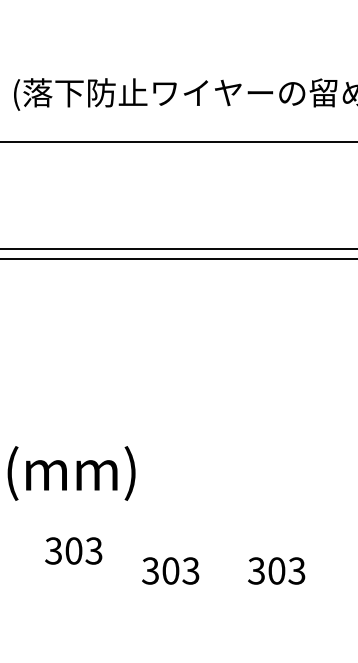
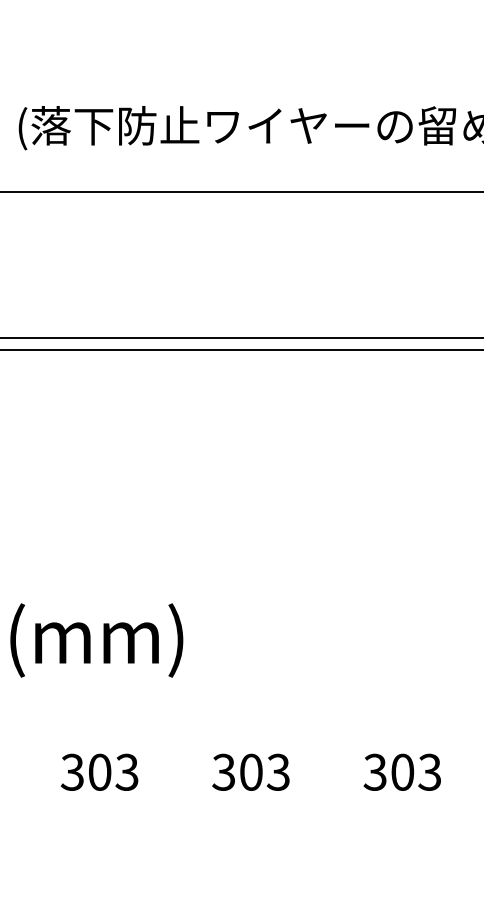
text: (73, 550) -> (99, 771), moved
text: (170, 570) -> (250, 771), moved
text: (276, 570) -> (402, 771), moved

